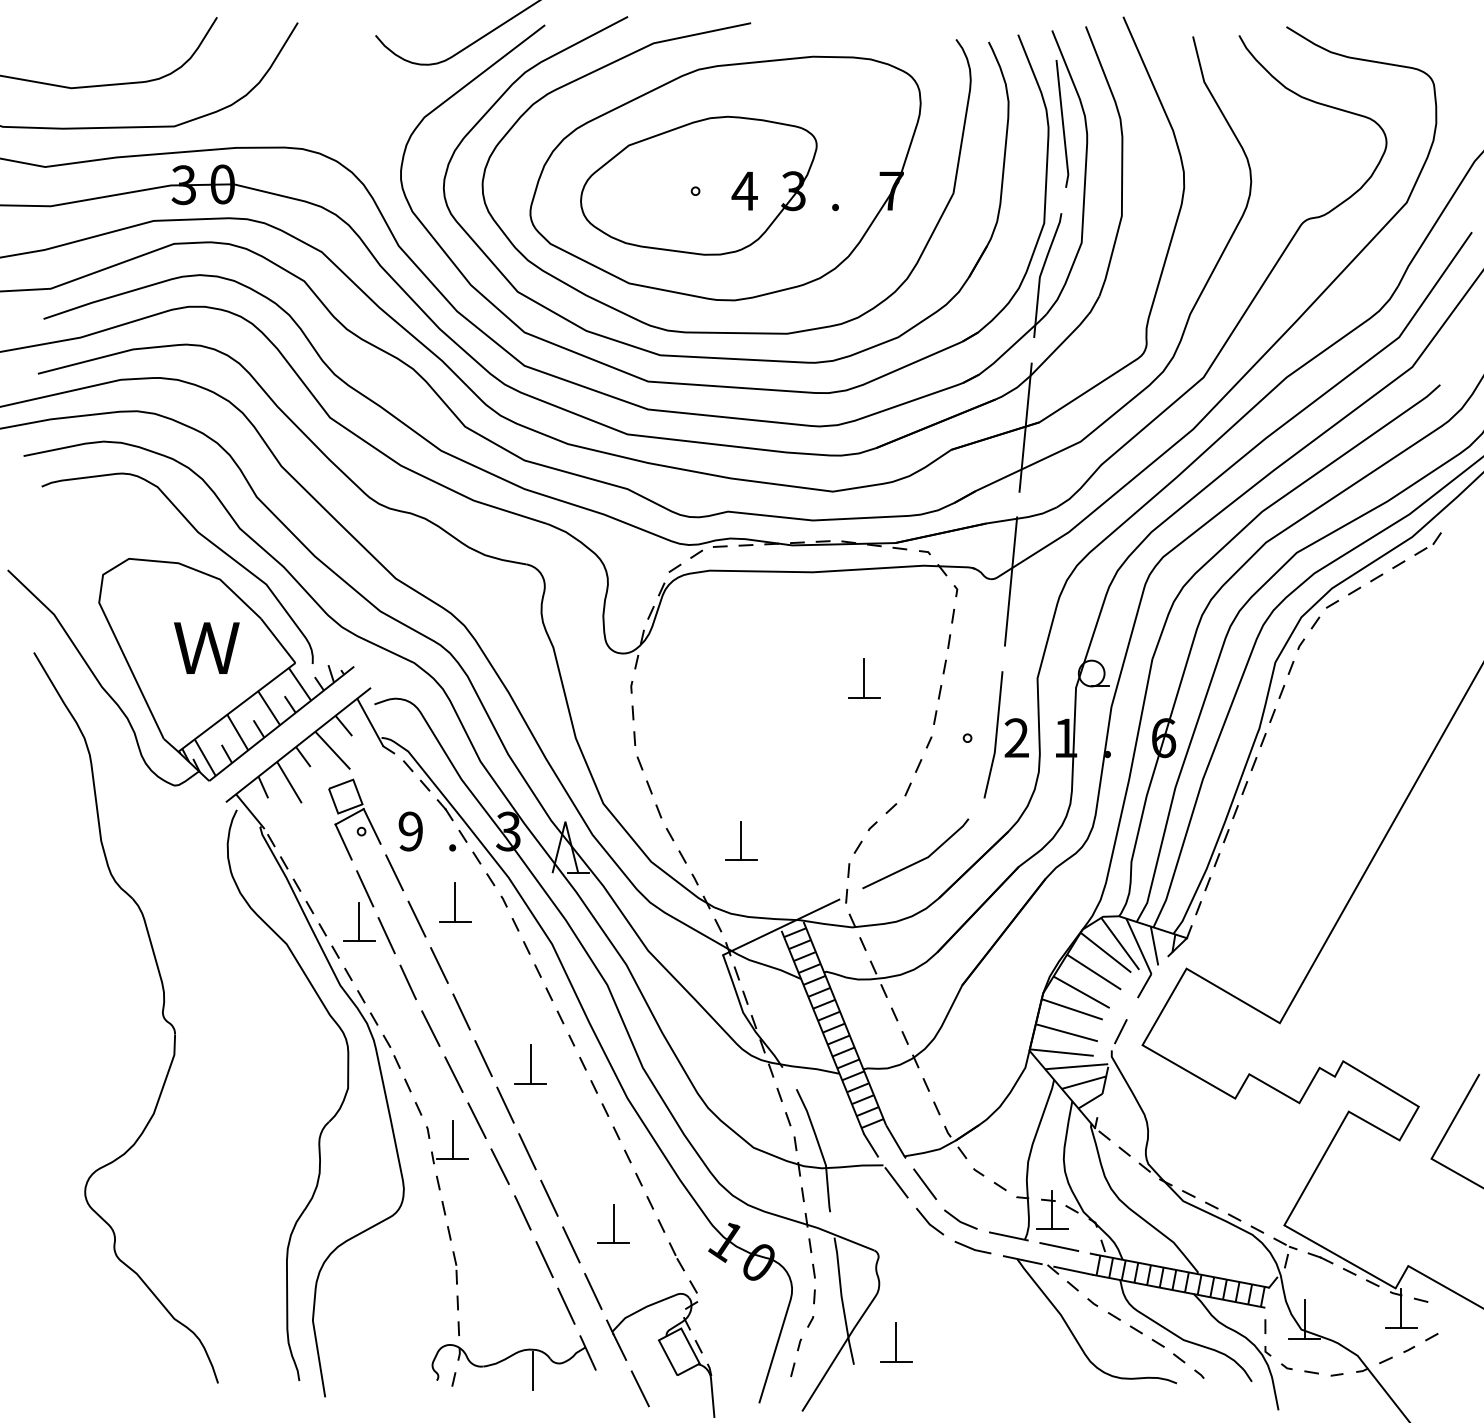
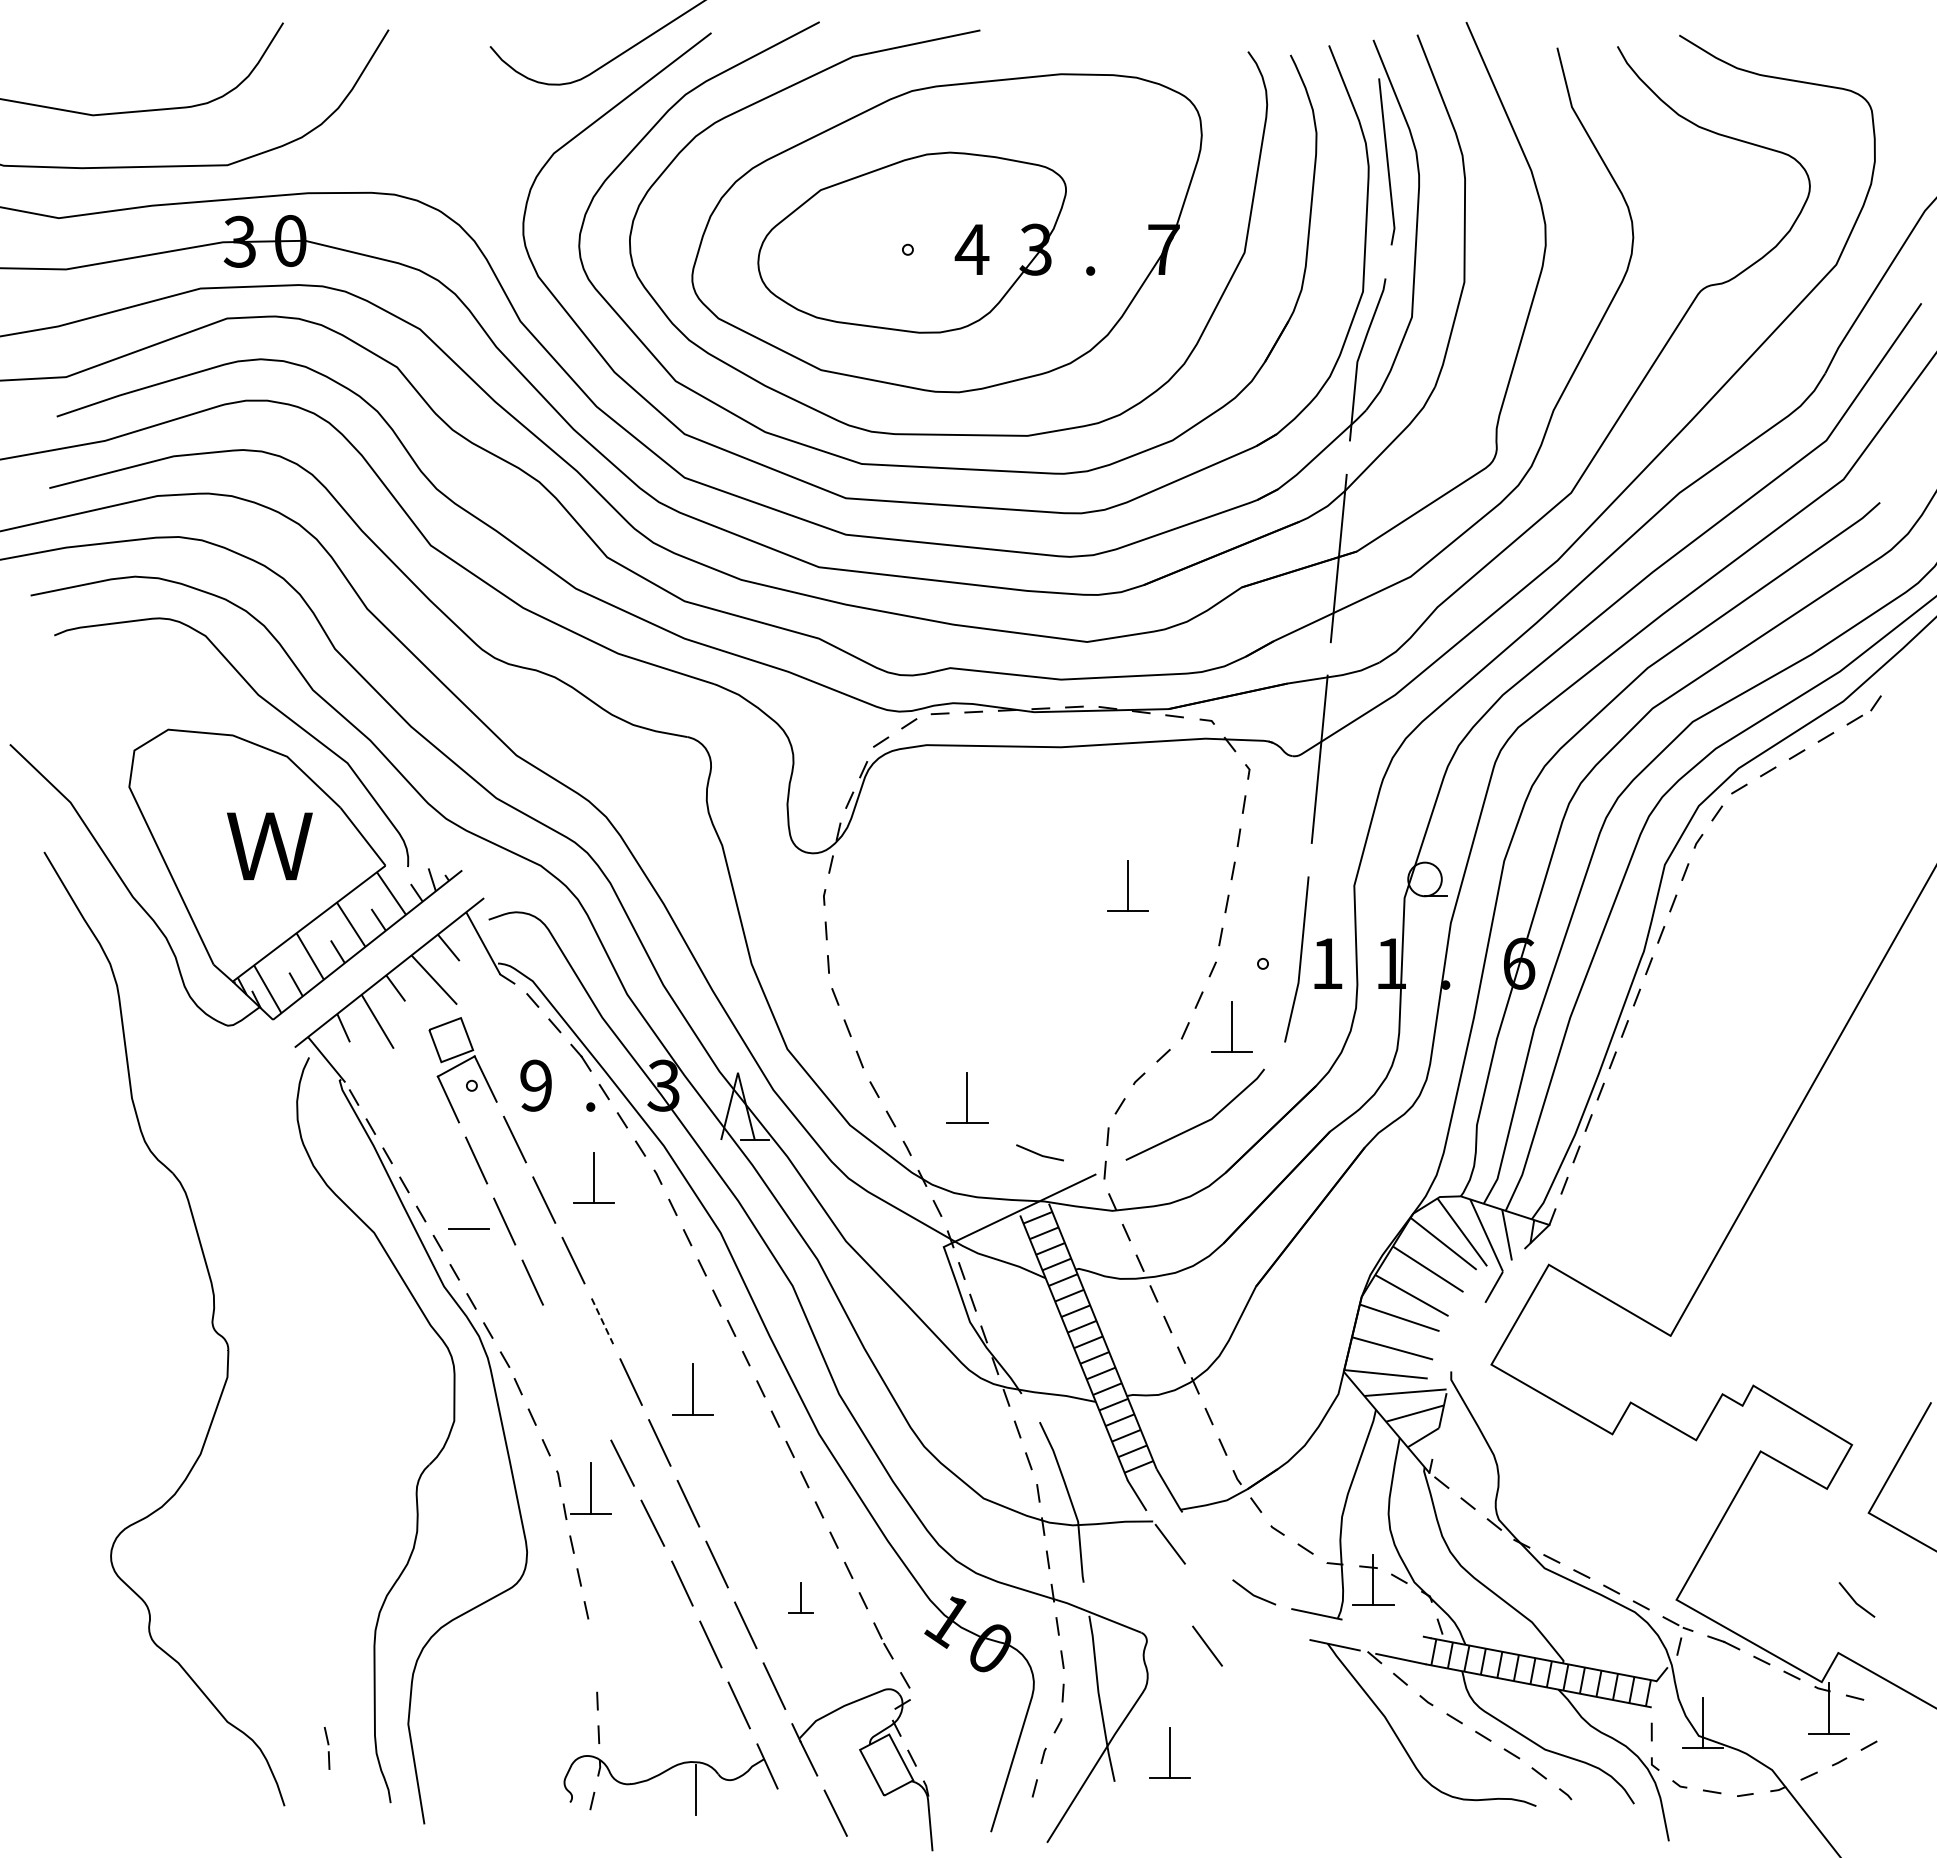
text: (1016, 737) -> (1327, 962), 2 -> 1
part: (943, 786) -> (1231, 1026), added
line: (359, 921) -> (468, 1203), removed
line: (461, 1012) -> (602, 1321), solid -> dashed
line: (430, 1028) -> (561, 1342), removed
line: (1120, 1031) -> (1462, 1346), removed
line: (453, 1074) -> (592, 1402), removed
line: (925, 1183) -> (1207, 1645), moved
line: (928, 1222) -> (1855, 1600), moved
part: (613, 1223) -> (800, 1597), size x0.6
line: (1059, 1247) -> (1382, 1628), removed
line: (972, 1248) -> (1039, 1153), moved
part: (454, 1267) -> (326, 1748), moved

